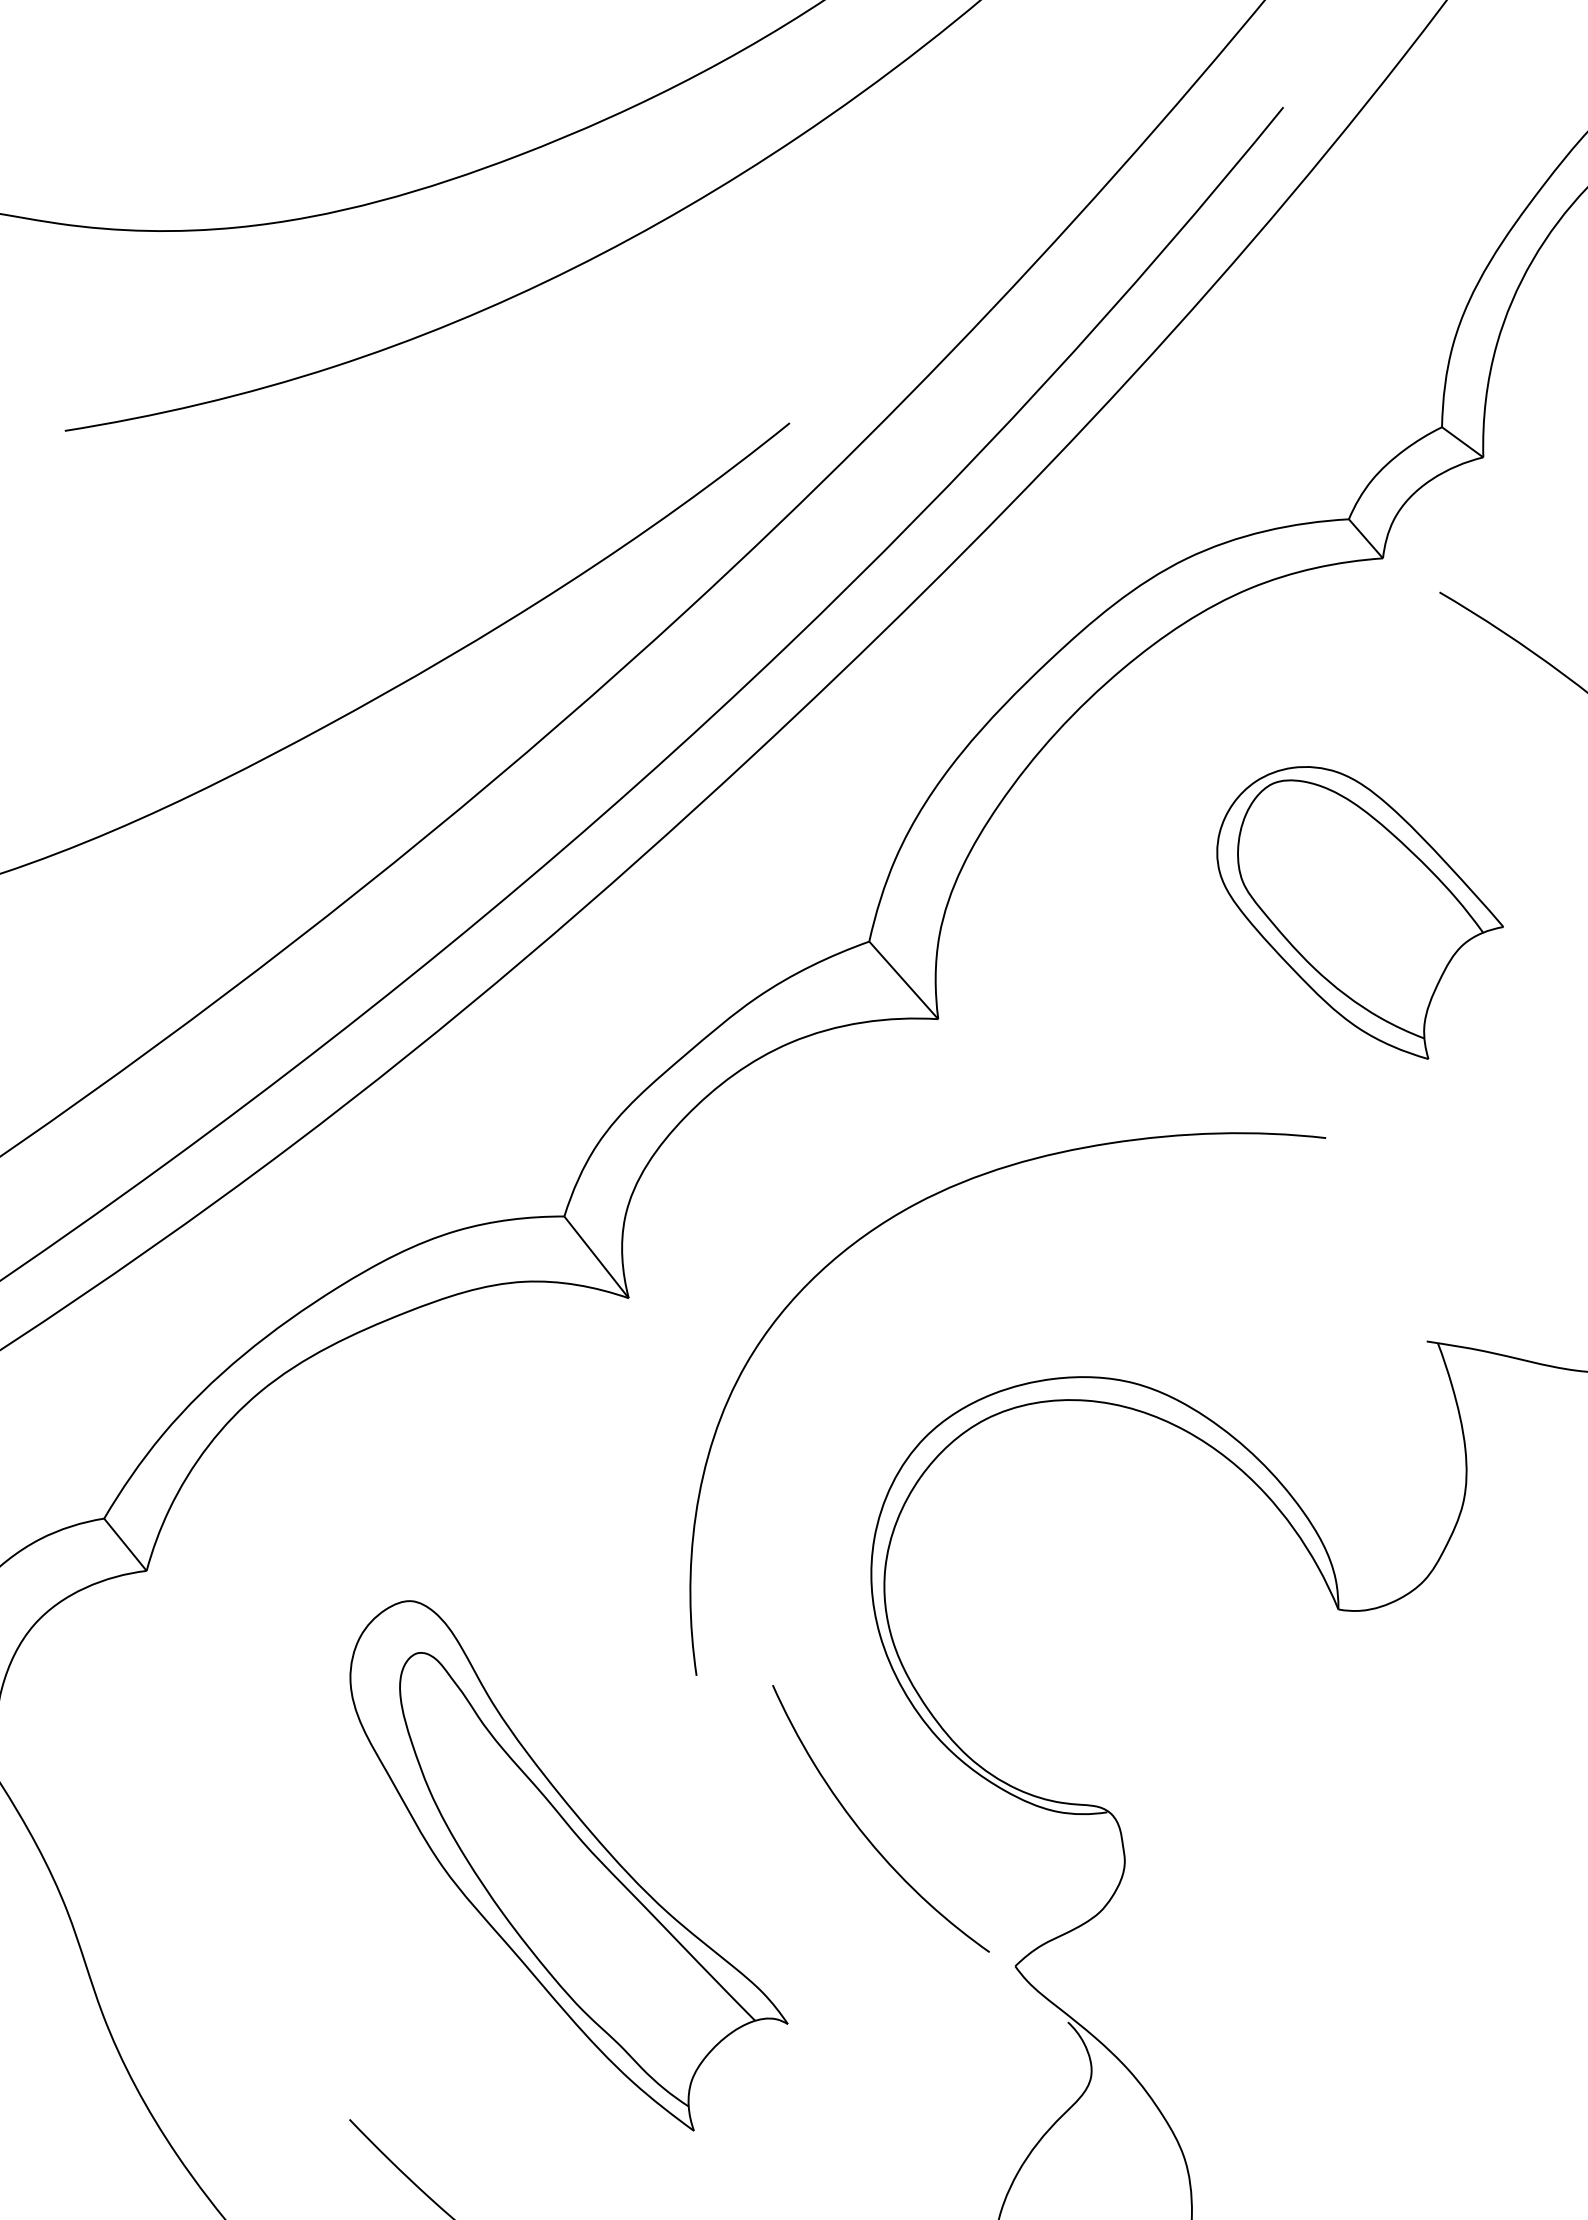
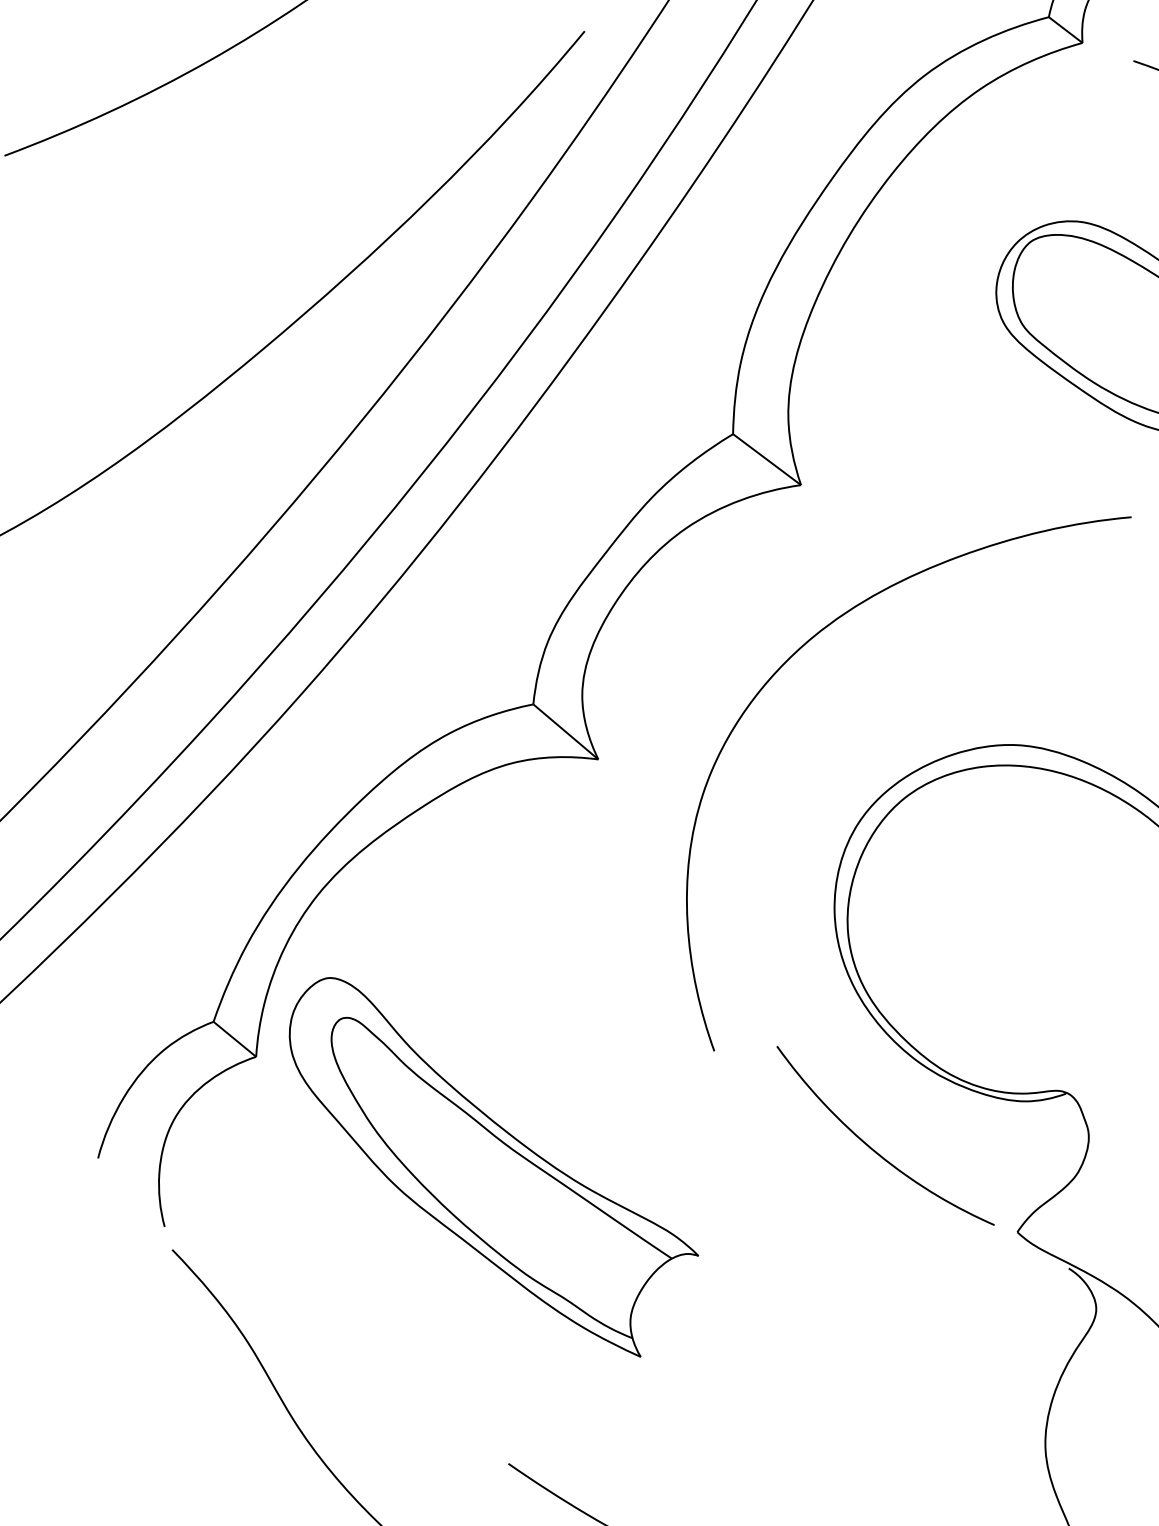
part: (568, 1865) -> (496, 1164), moved

